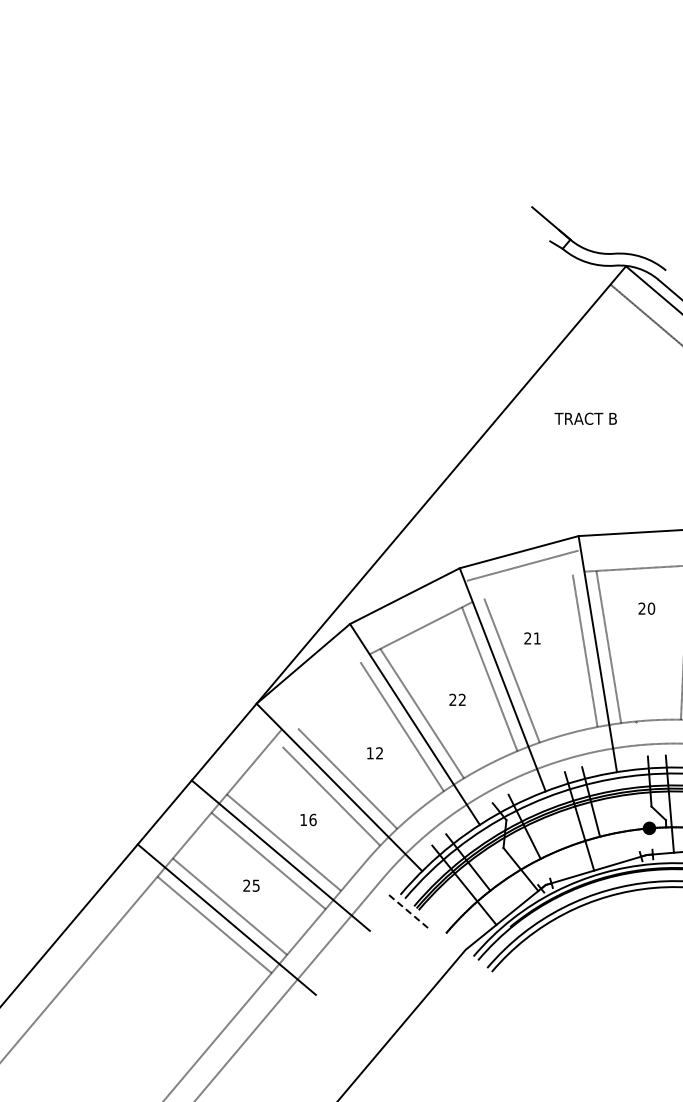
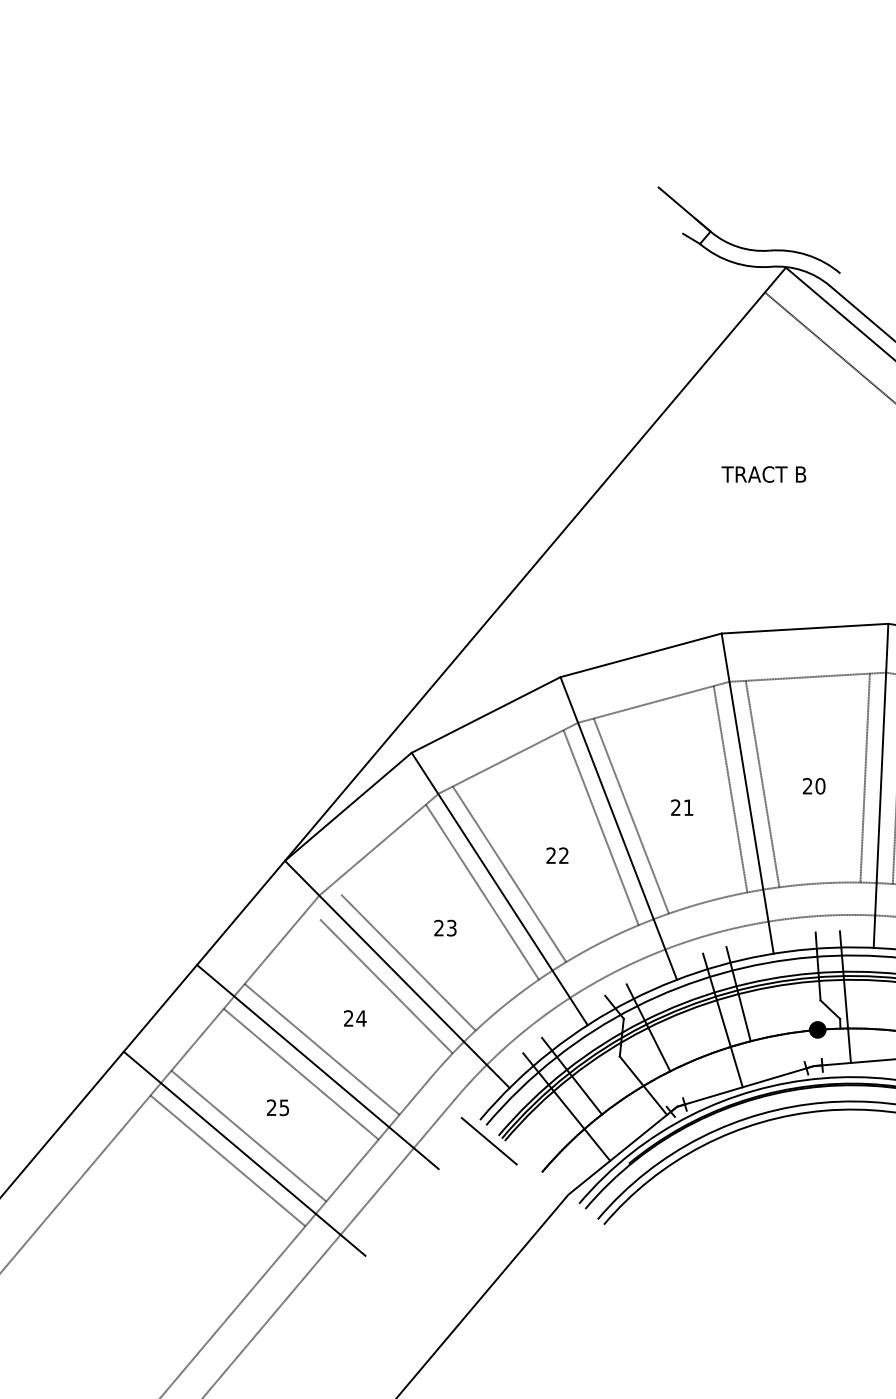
text: (585, 418) -> (763, 474), moved
line: (522, 565) -> (653, 701), moved
text: (646, 608) -> (813, 785), moved
text: (532, 638) -> (682, 807), moved
line: (326, 691) -> (379, 844), added
text: (374, 753) -> (444, 928), 12 -> 23
text: (308, 819) -> (355, 1017), 16 -> 24
line: (406, 910) -> (488, 1141), dashed -> solid

